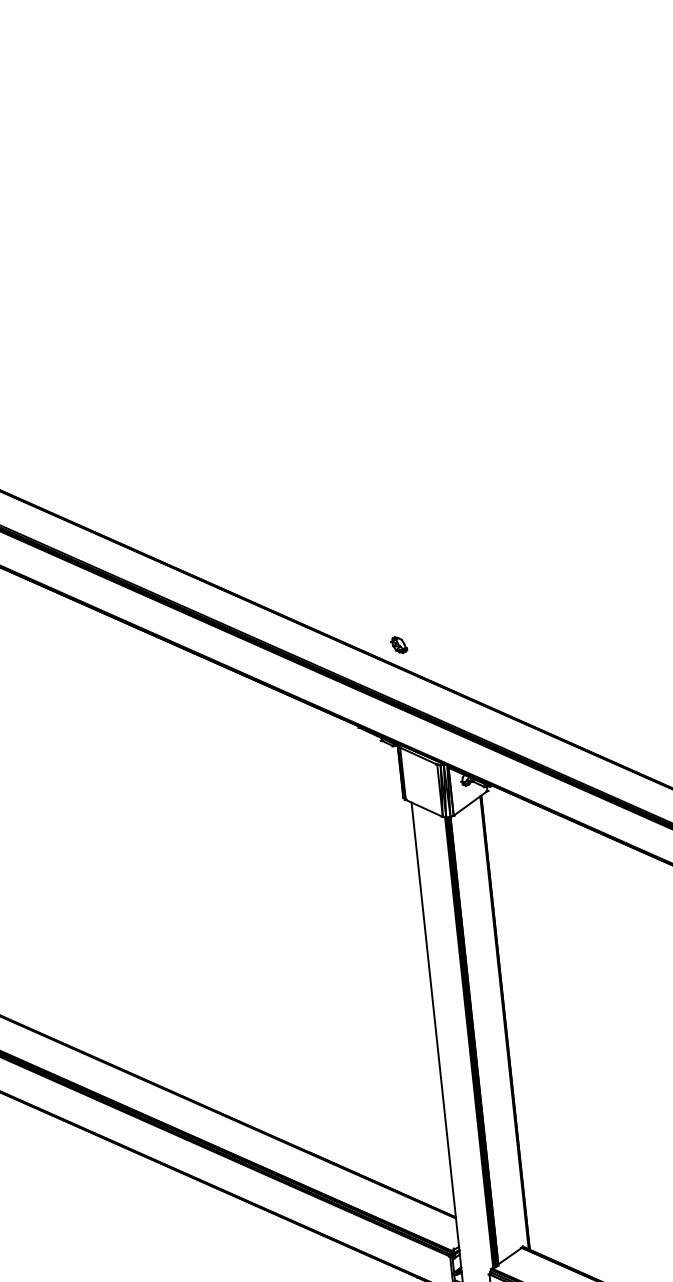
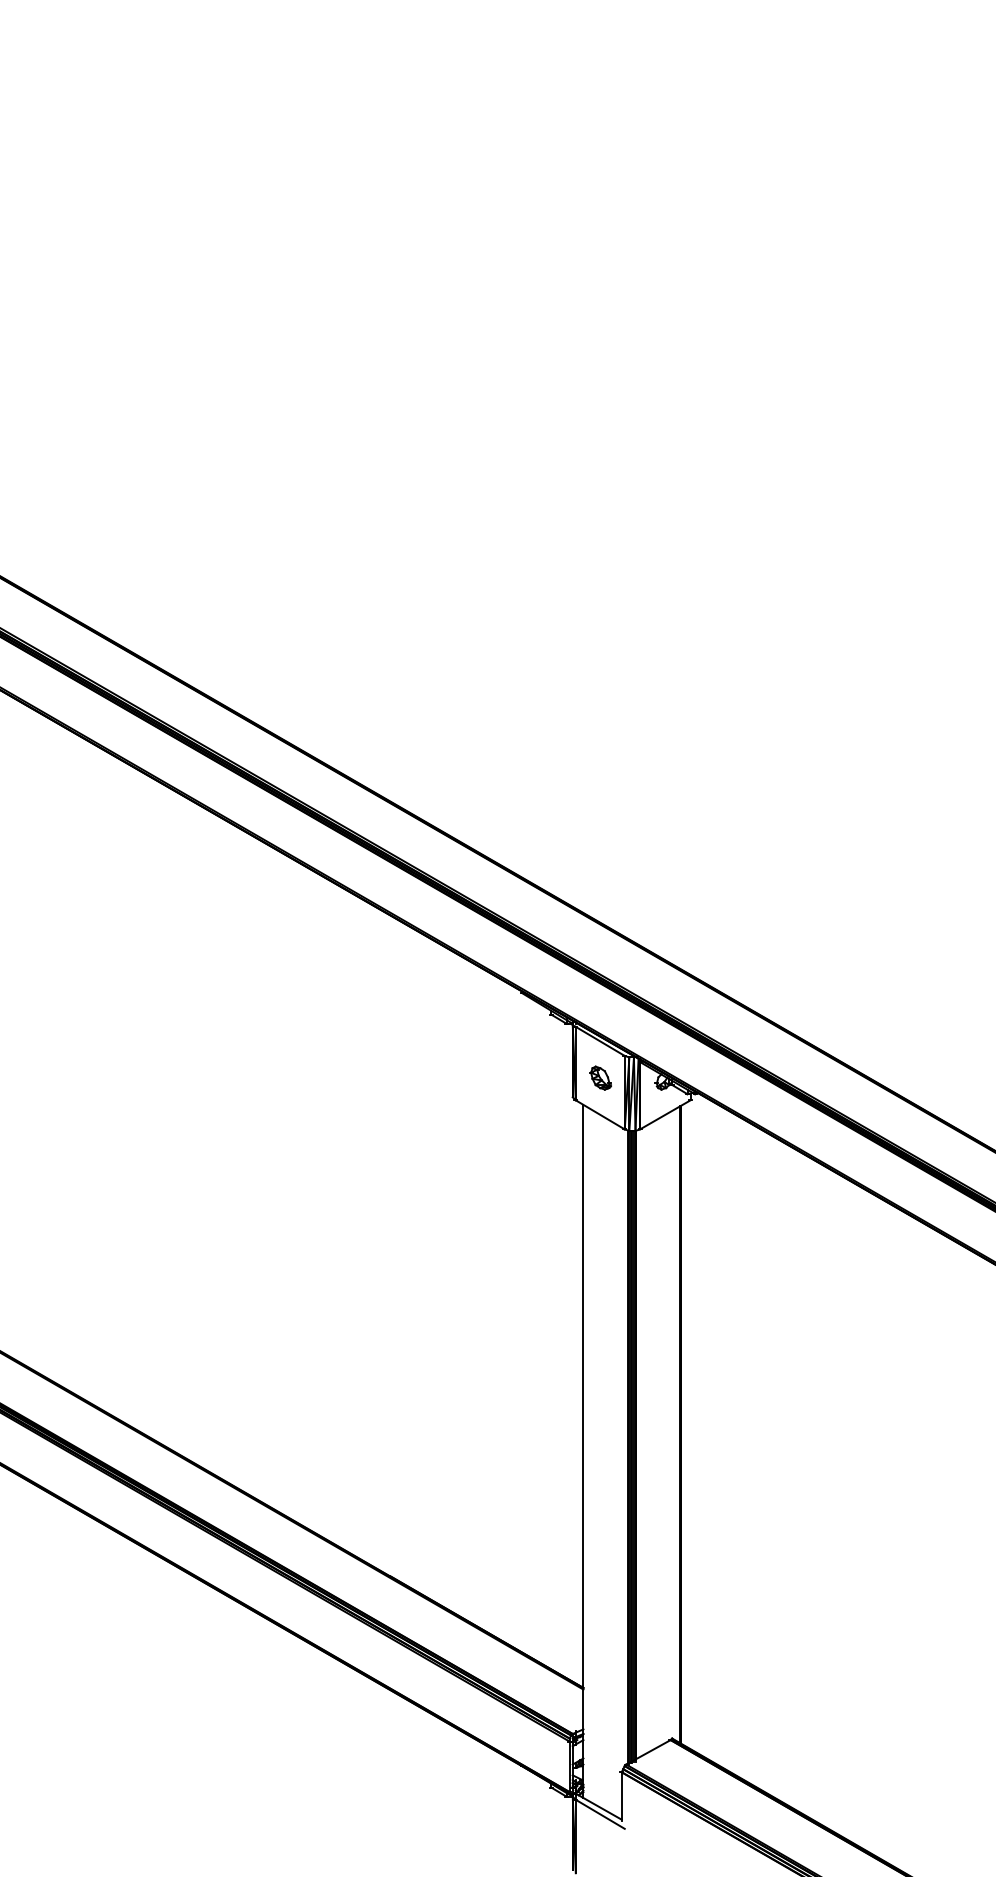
part: (399, 644) -> (600, 1077), moved

